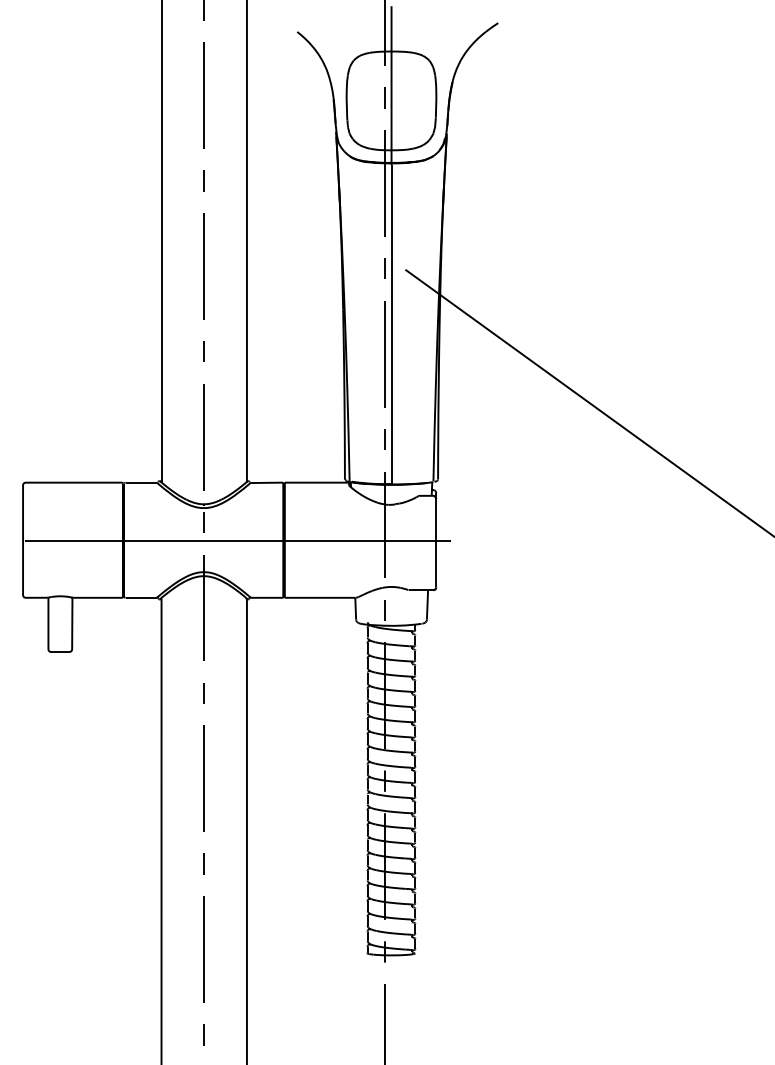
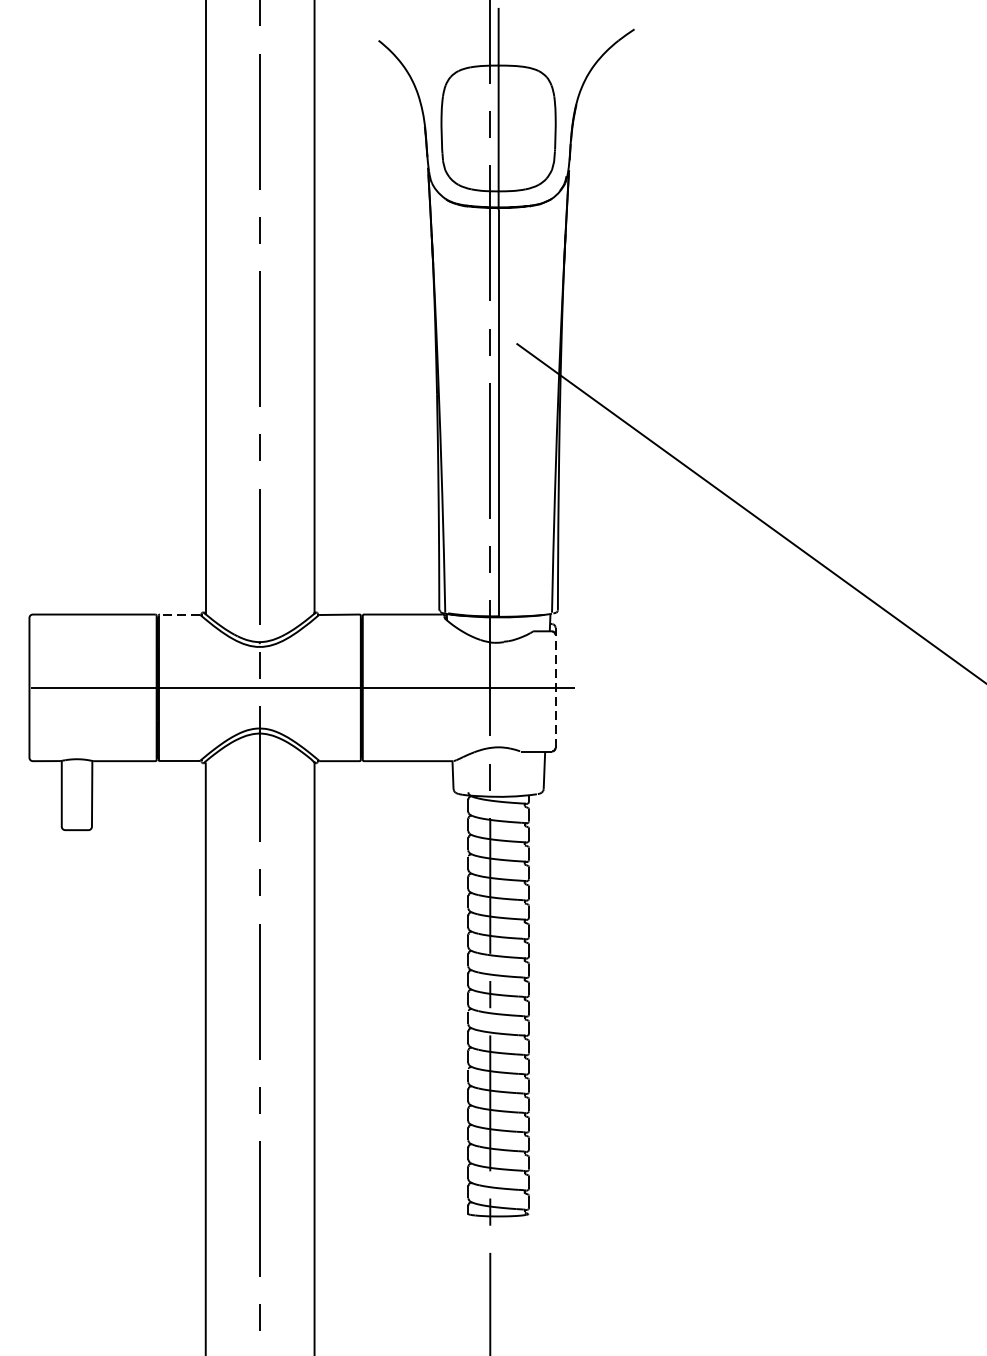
line: (141, 482) -> (180, 614), solid -> dashed
line: (436, 542) -> (555, 690), solid -> dashed

